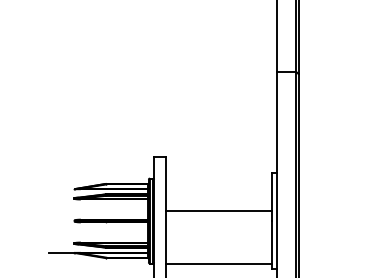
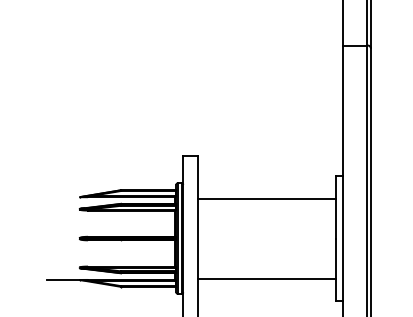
line: (218, 211) -> (266, 198), moved
line: (218, 263) -> (266, 278), moved

